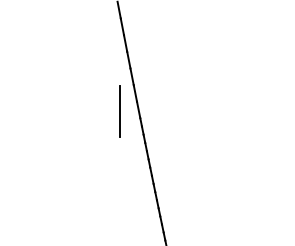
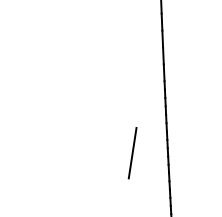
line: (119, 111) -> (132, 153), moved

